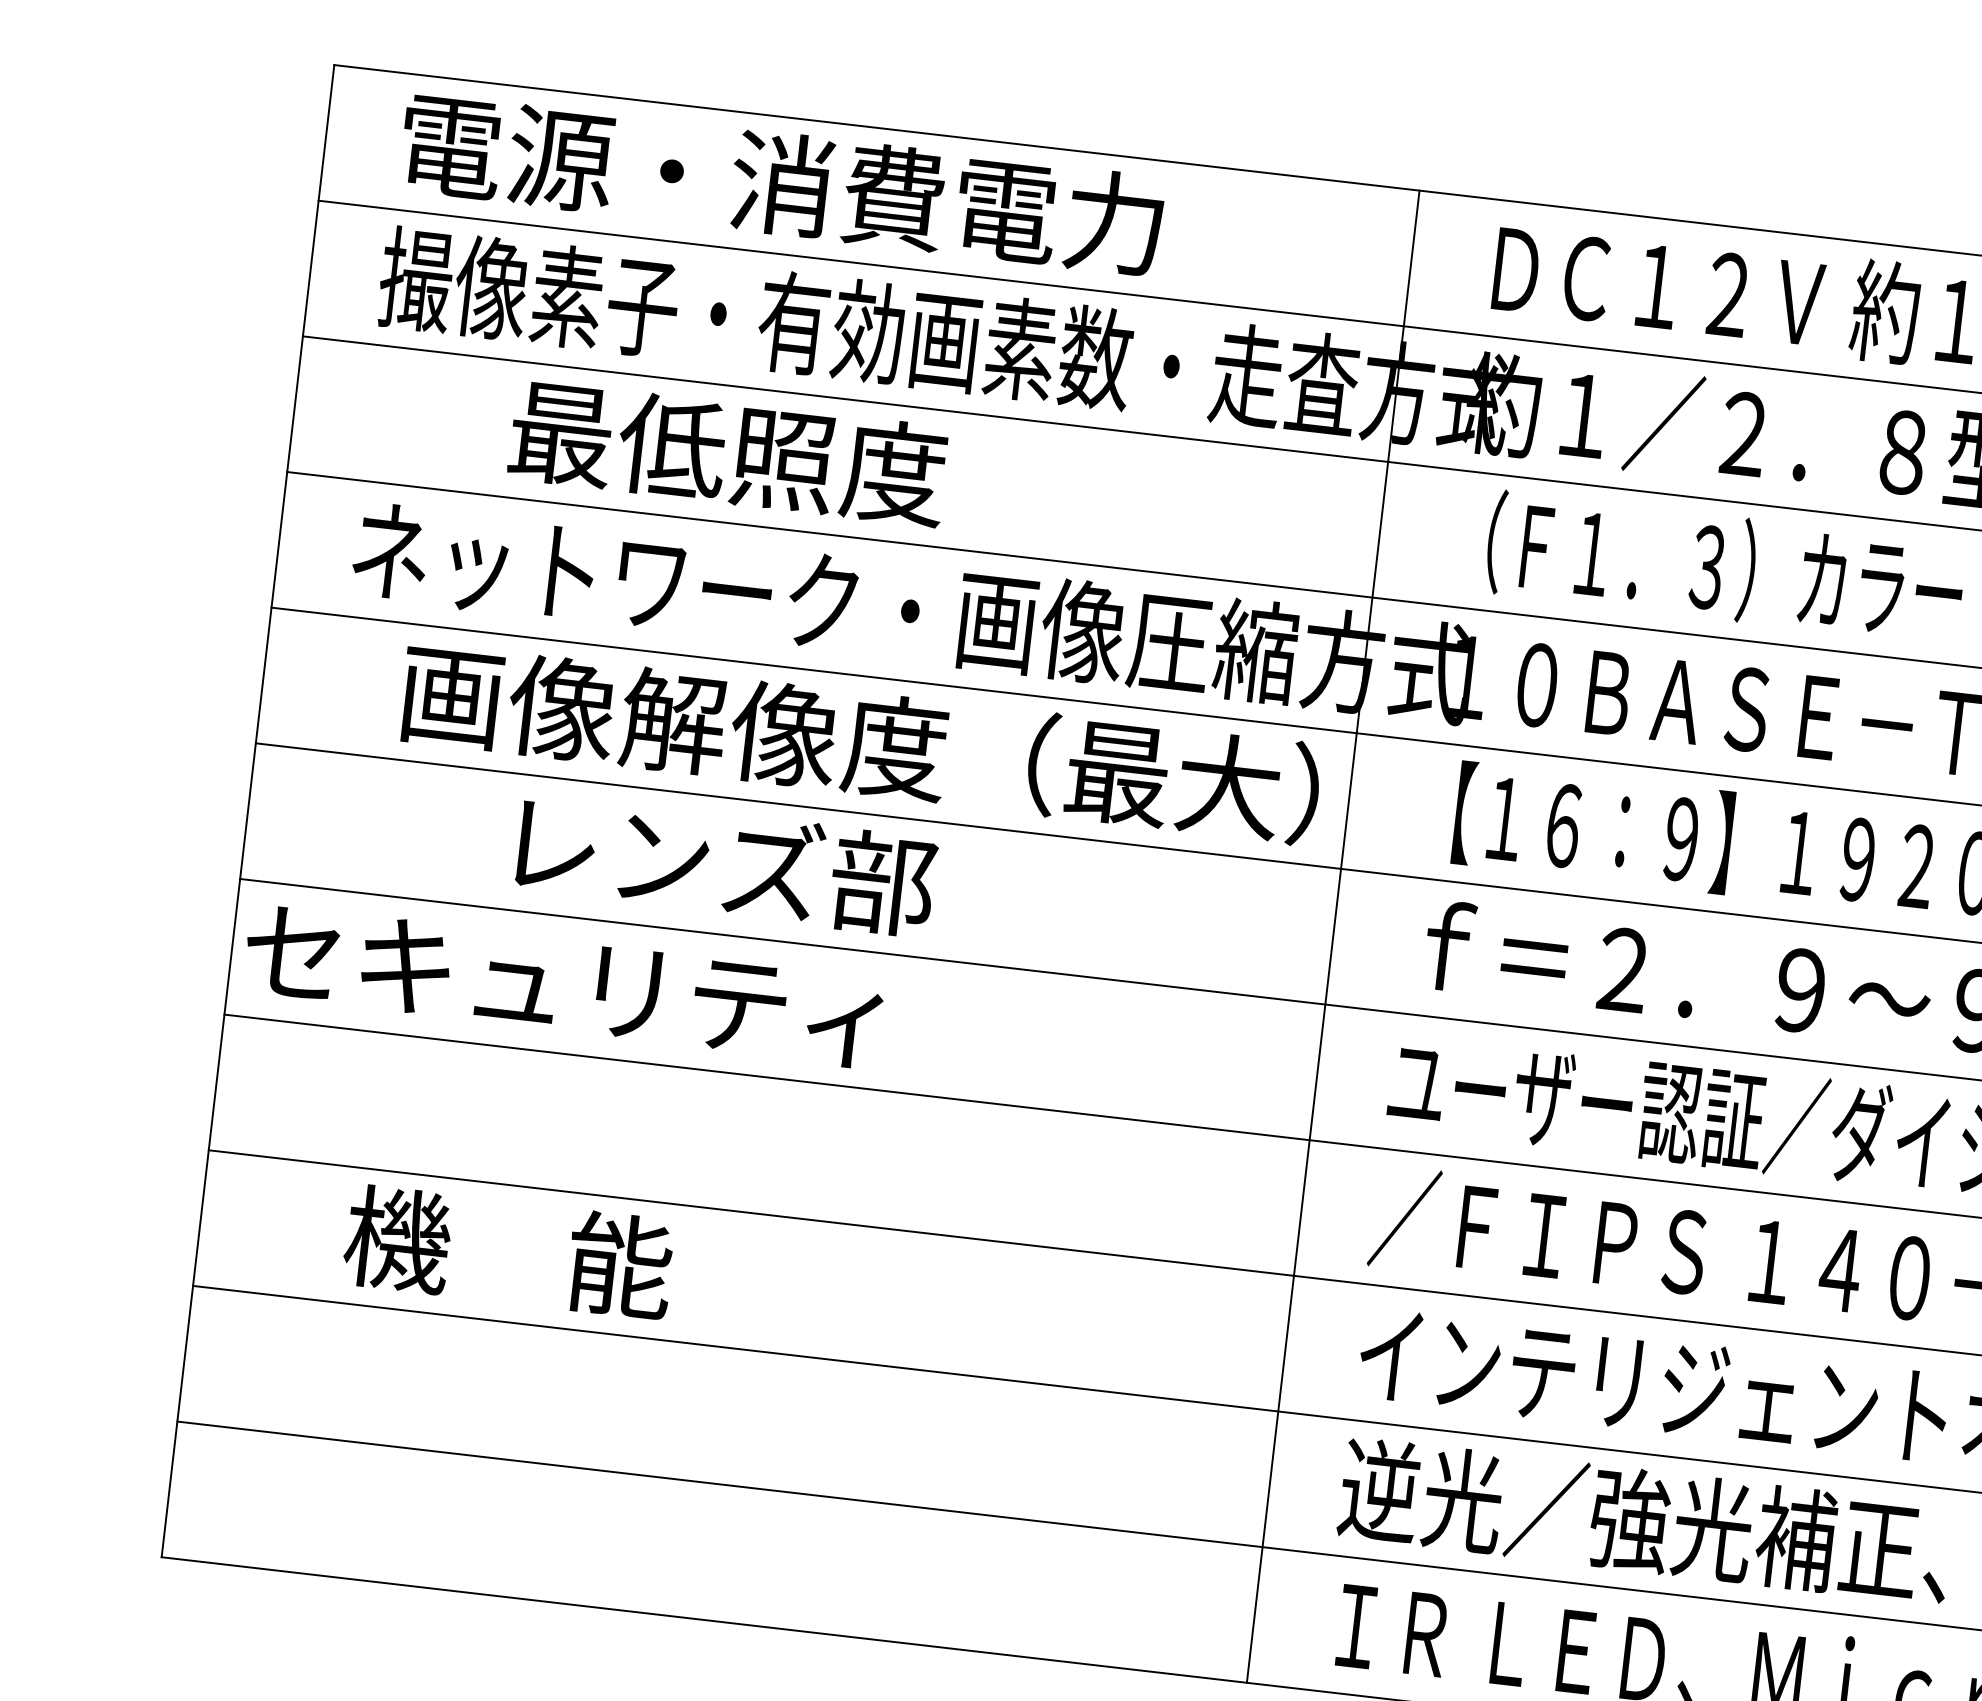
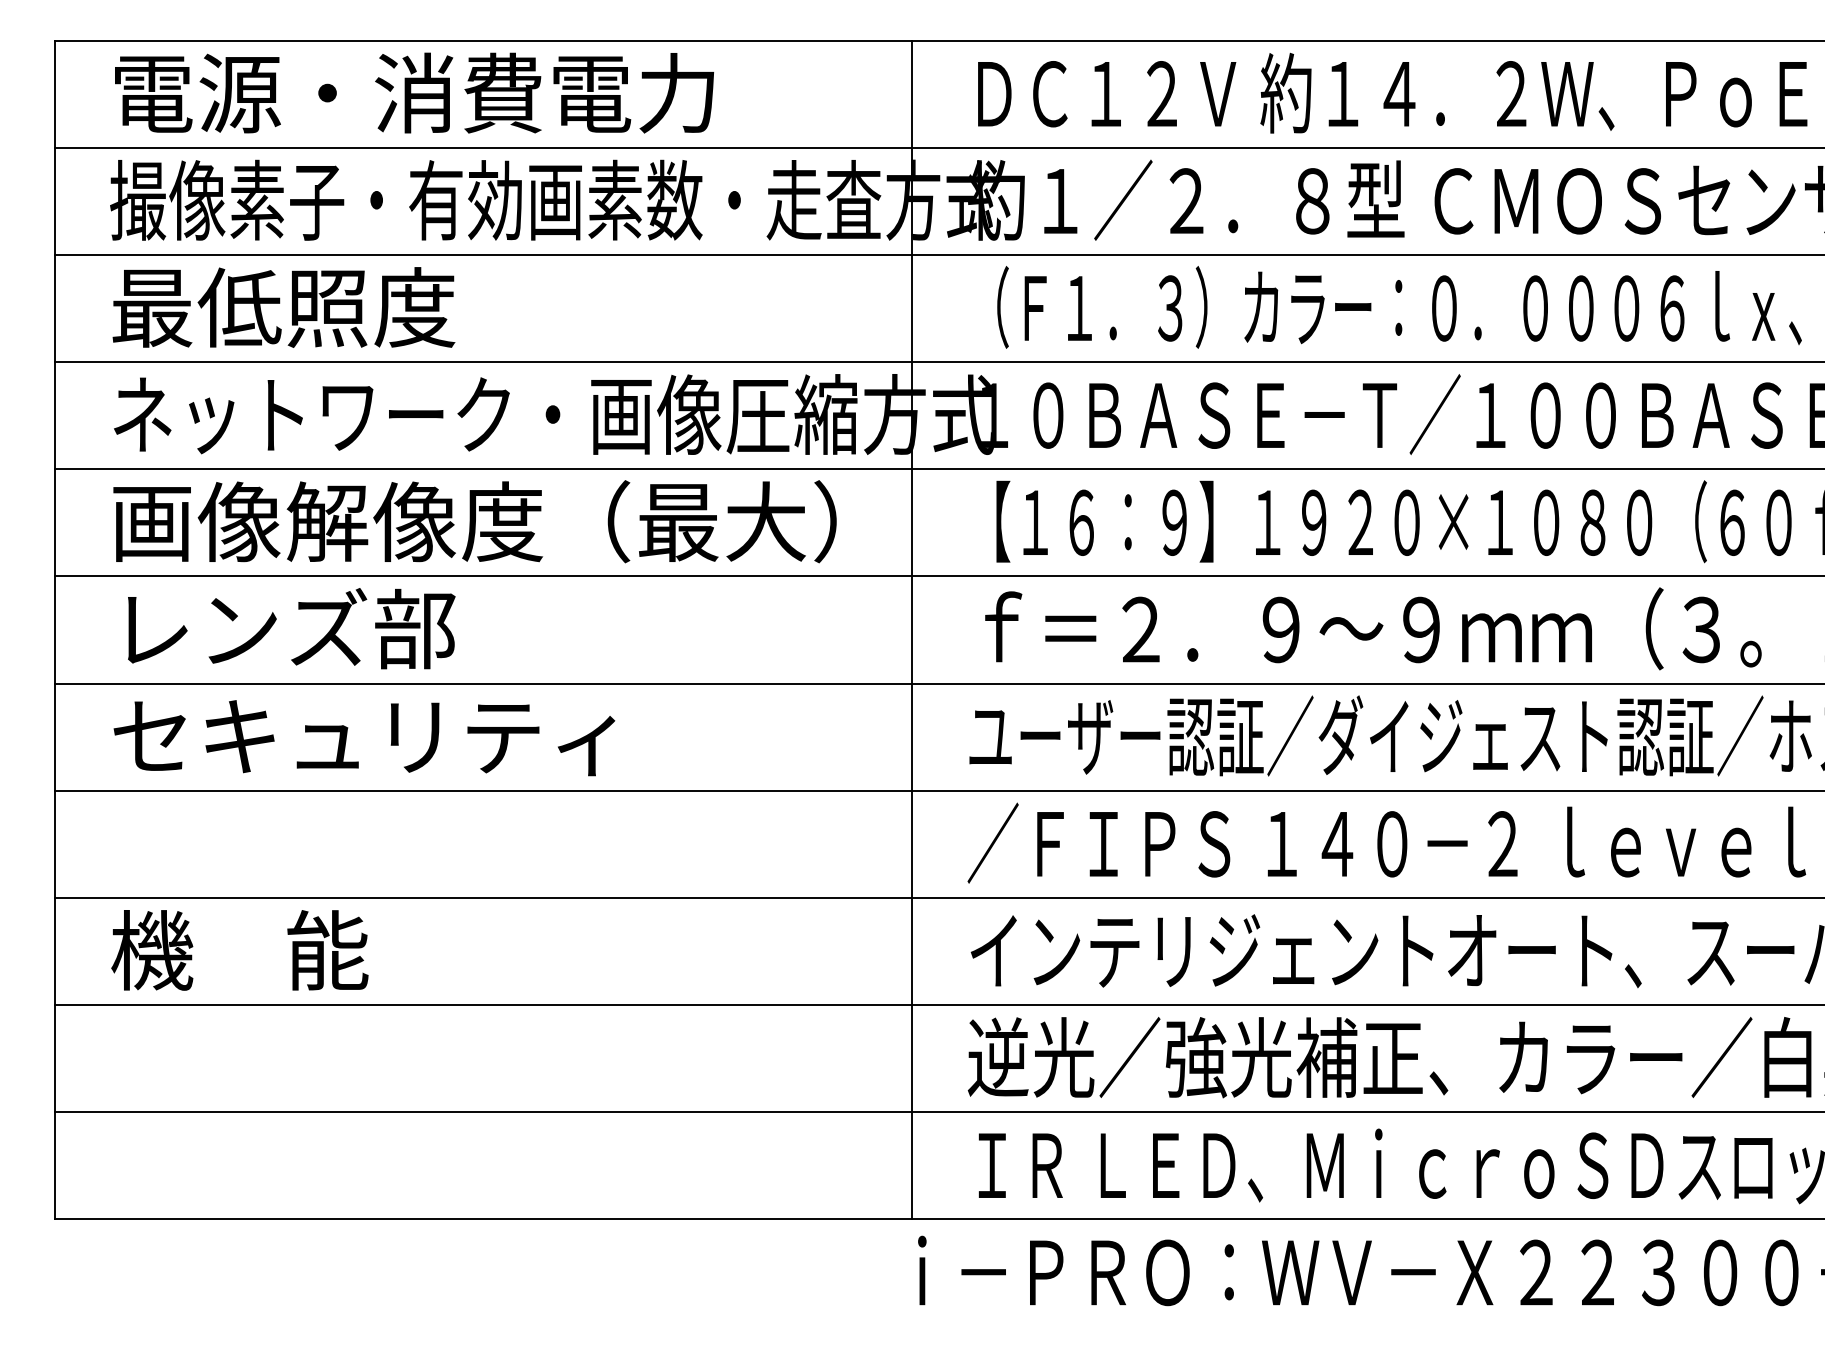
text: (727, 452) -> (283, 307), moved
text: (859, 742) -> (474, 521), moved
text: (726, 864) -> (291, 628), moved
text: (563, 986) -> (364, 738), moved
text: (508, 1252) -> (239, 950), moved

